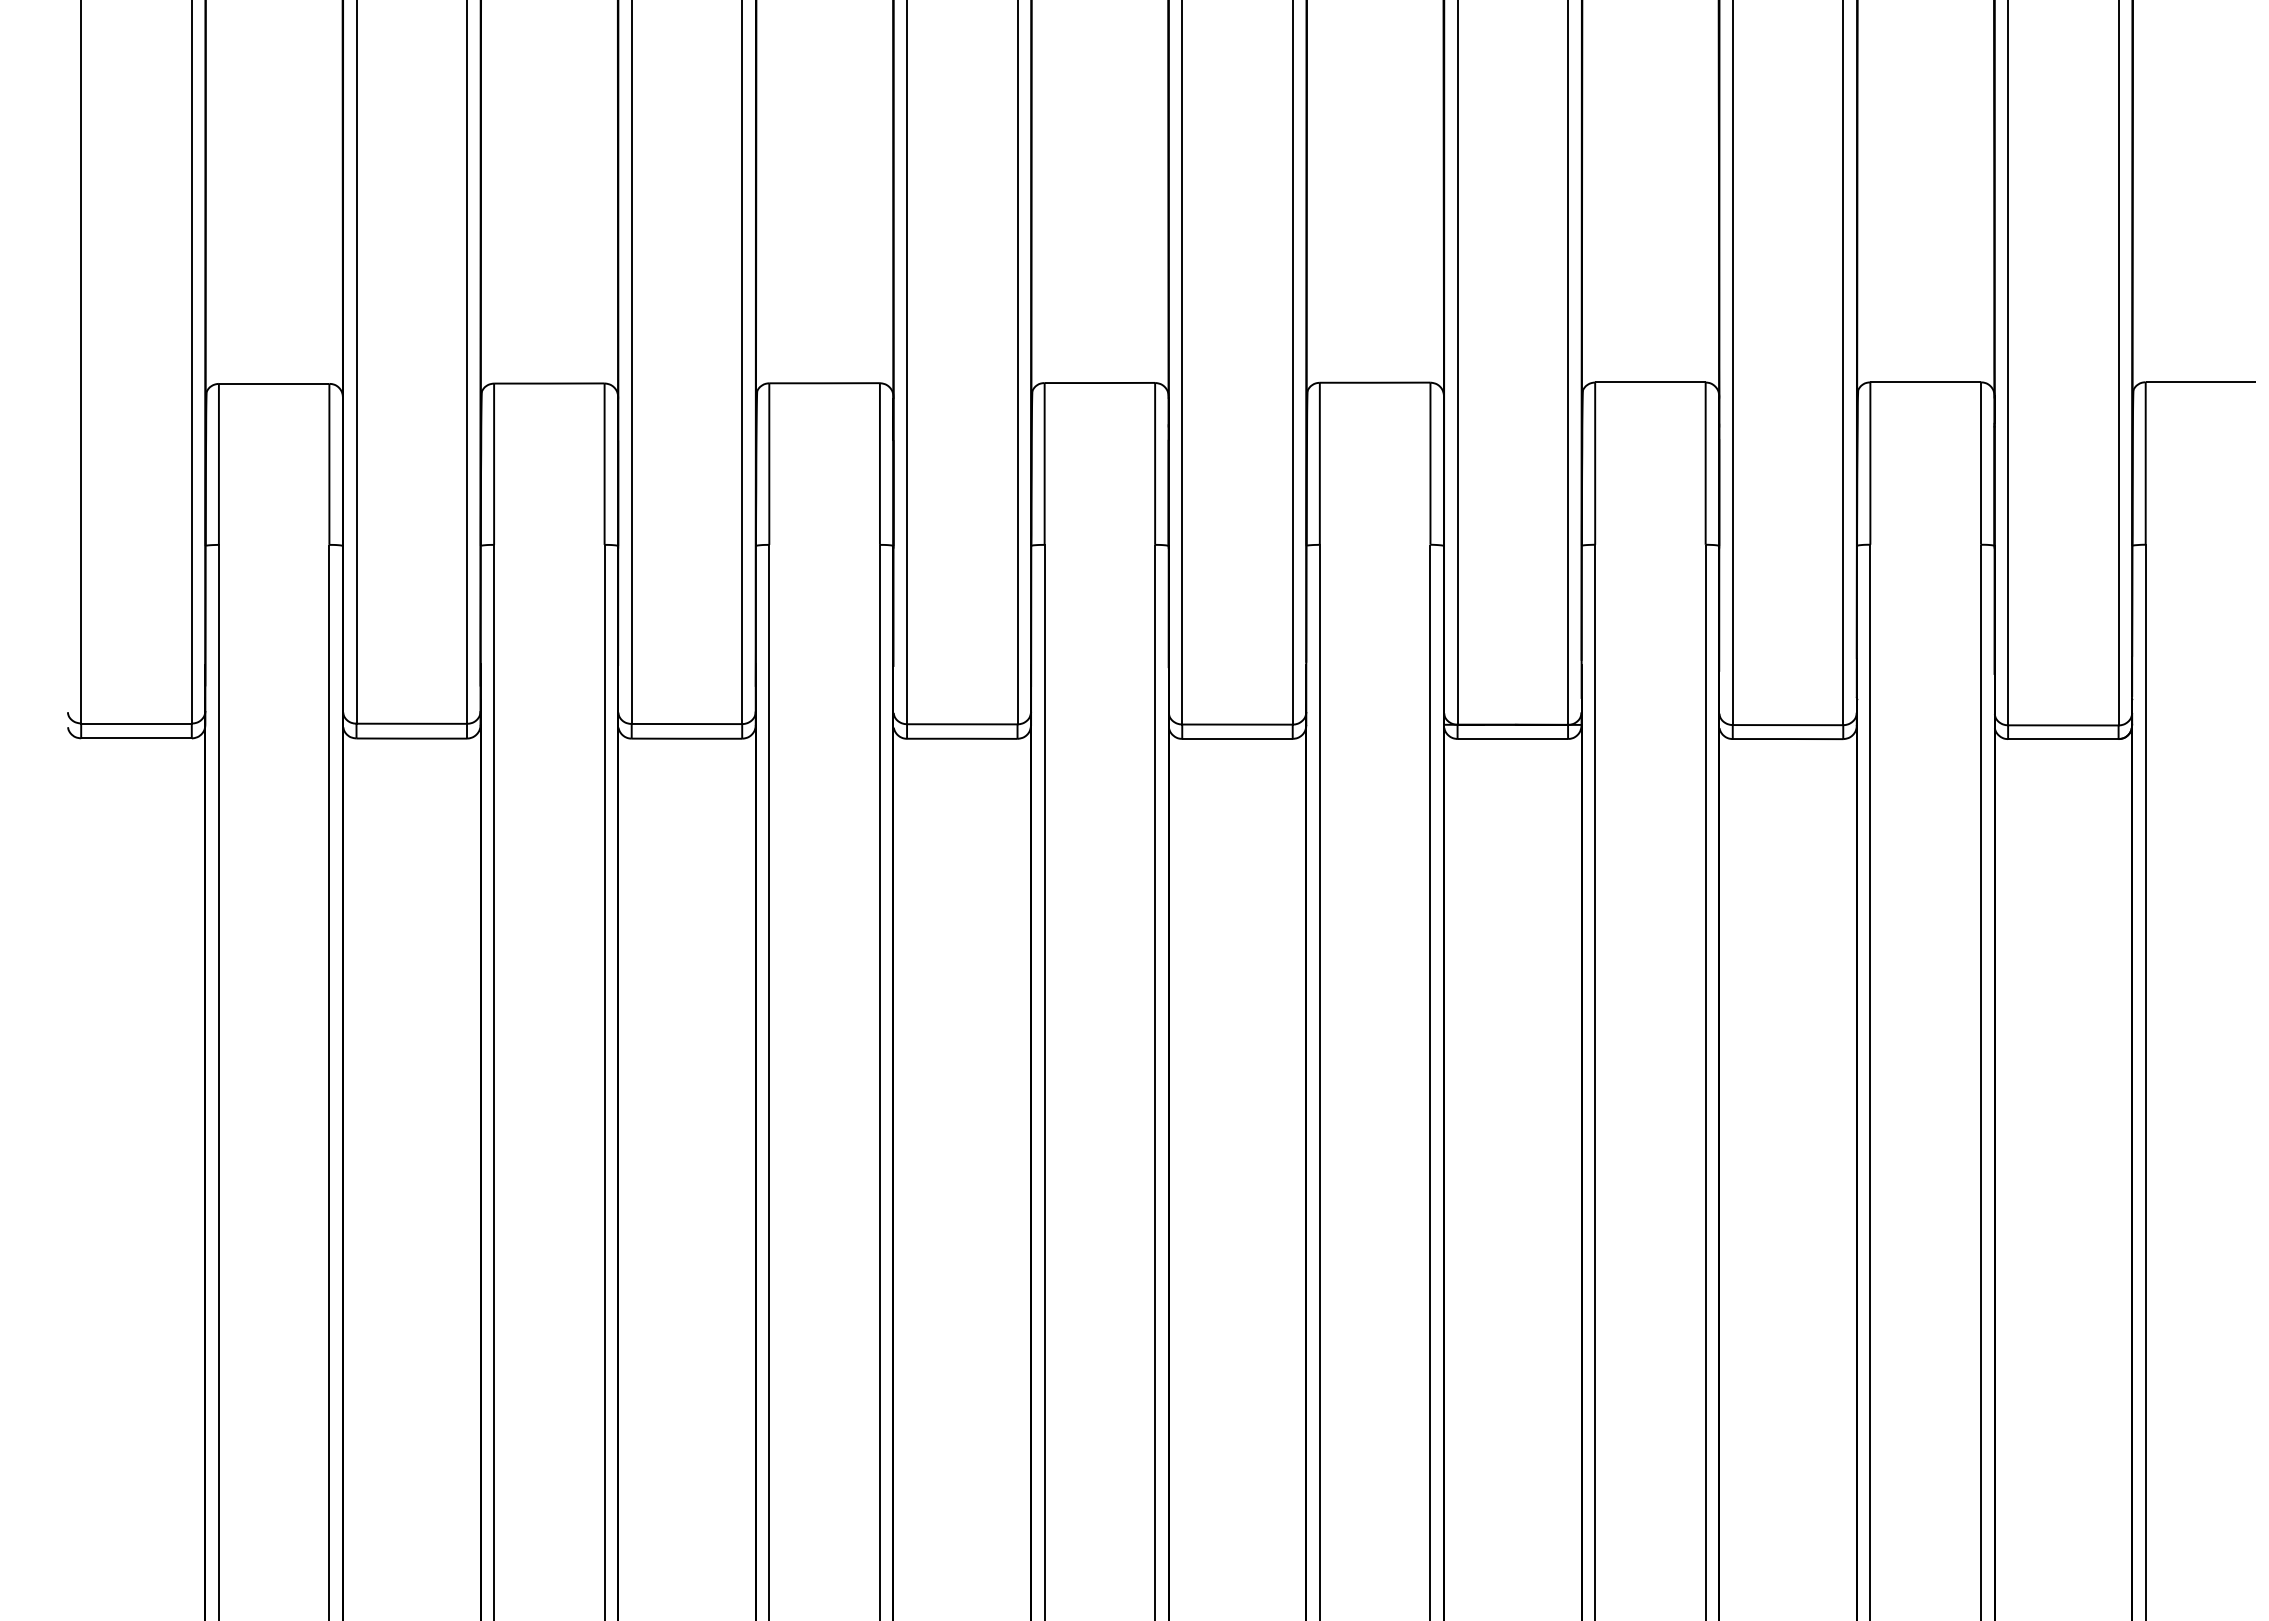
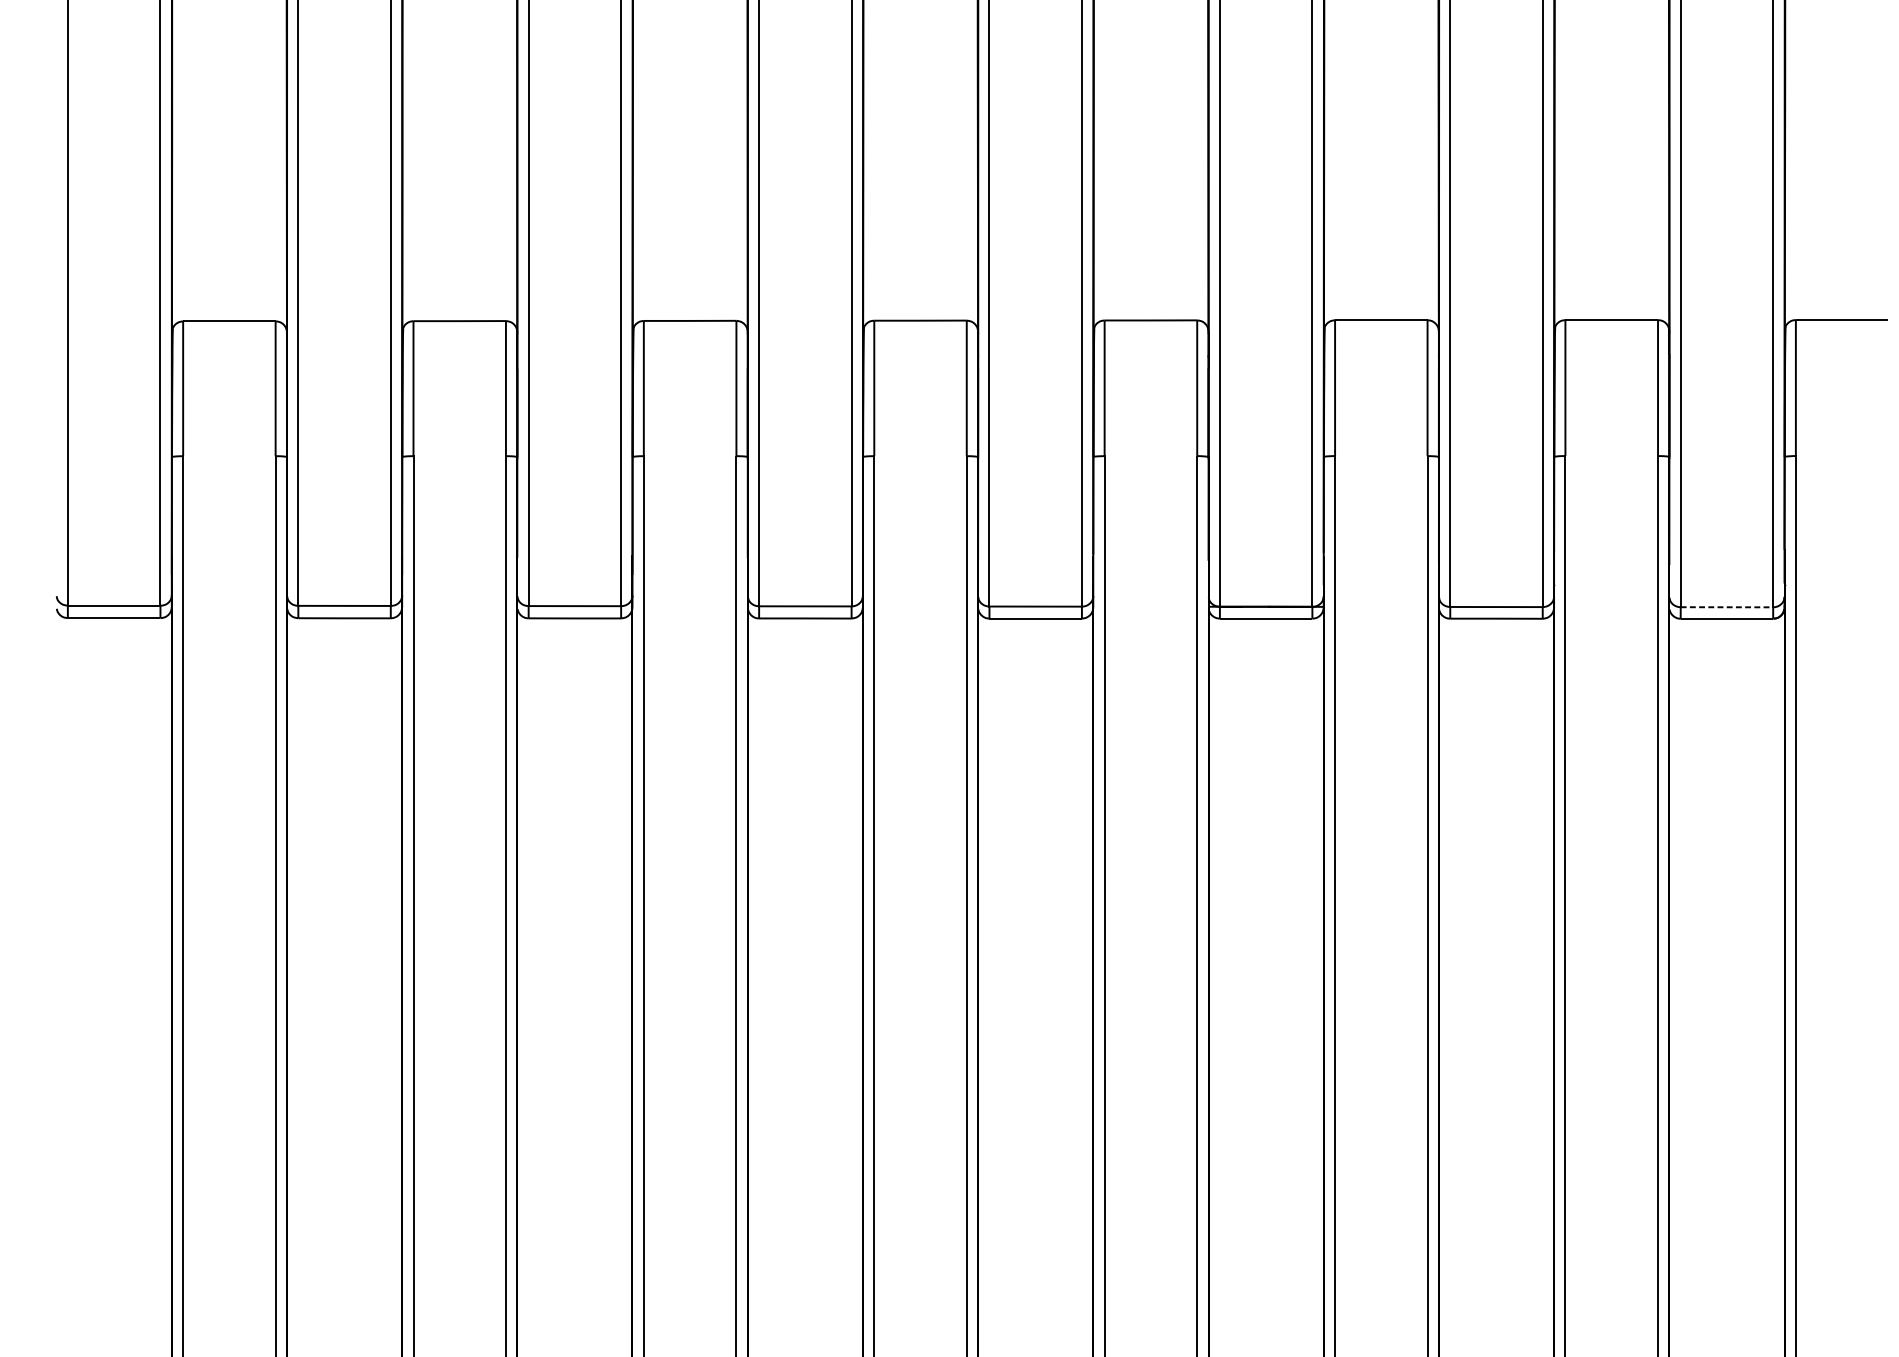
line: (2063, 725) -> (1727, 607), solid -> dashed

